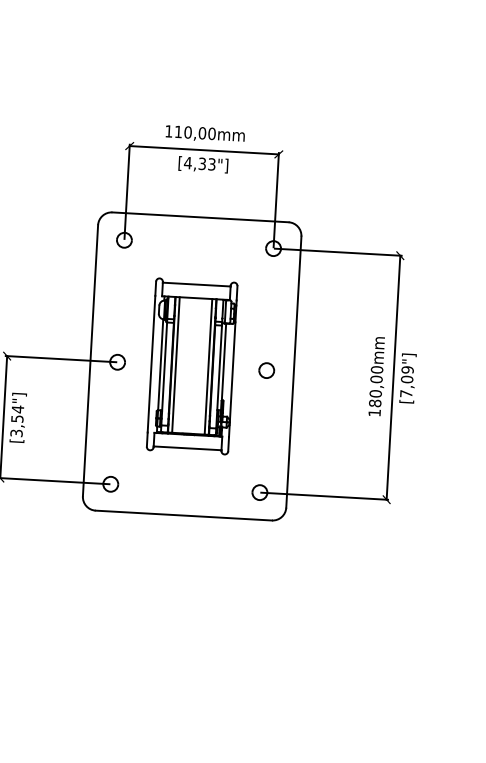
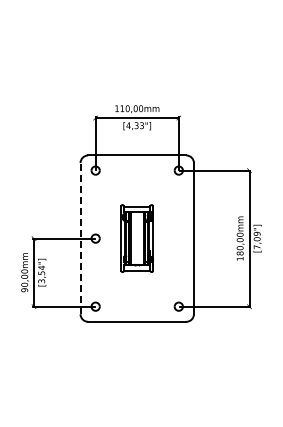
line: (90, 360) -> (80, 238), solid -> dashed
part: (190, 366) -> (136, 238), size x0.7
part: (266, 370) -> (178, 238), removed

